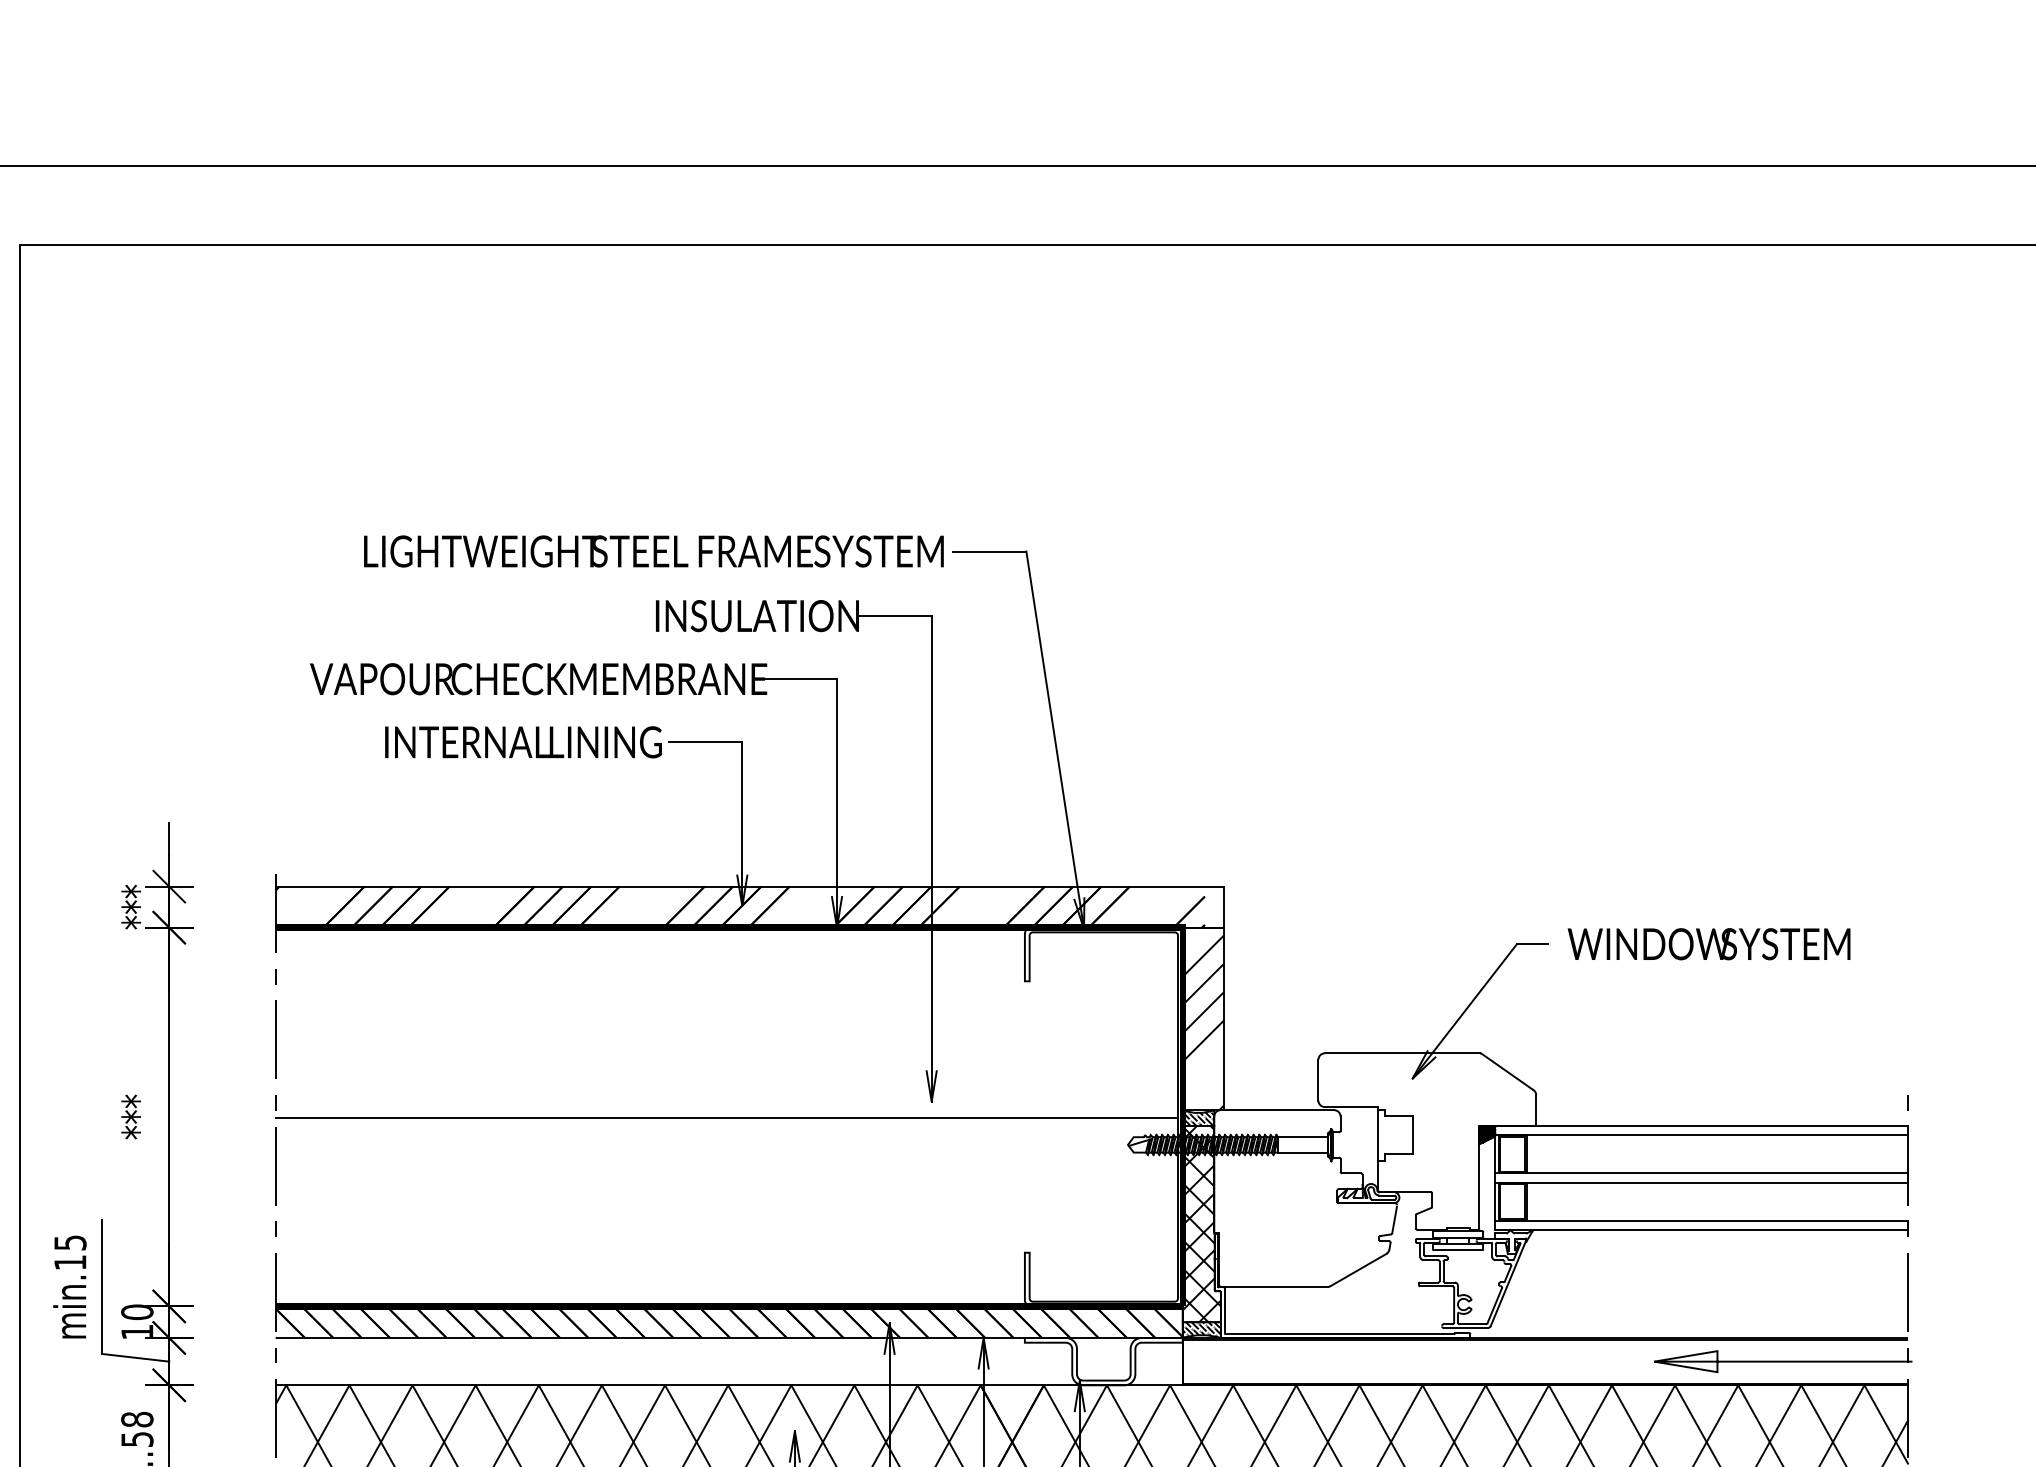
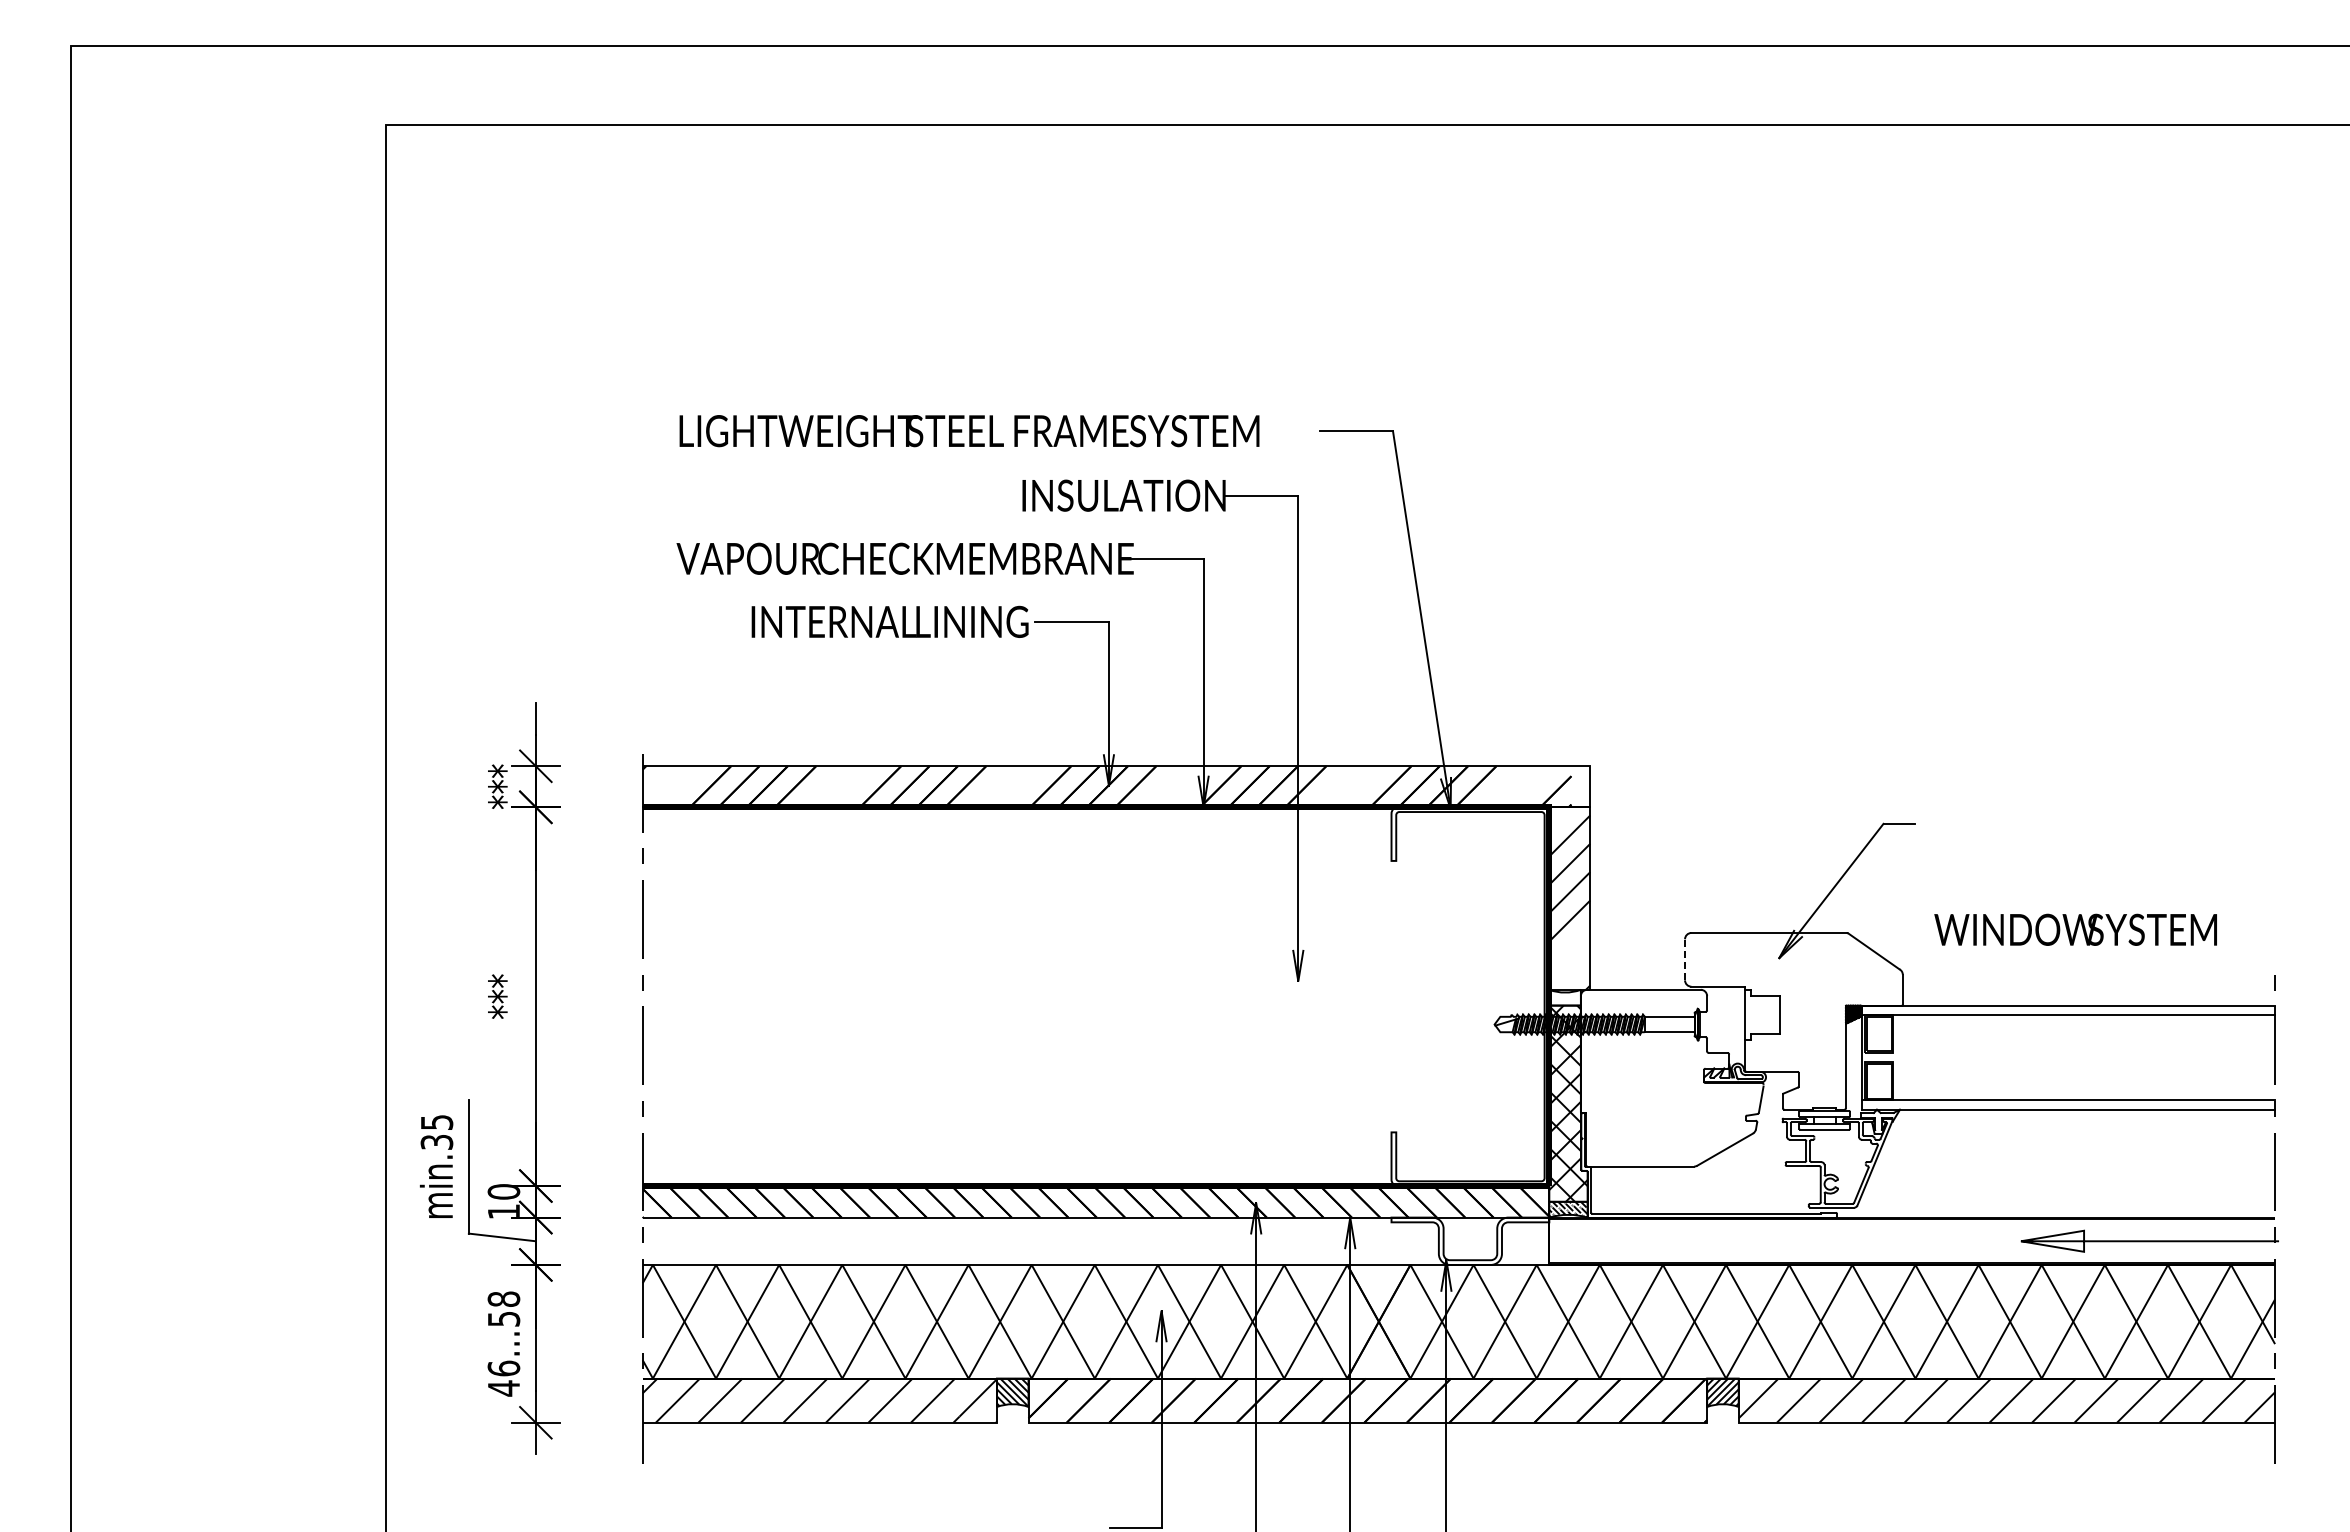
text: (653, 551) -> (969, 431), moved
text: (1708, 943) -> (2075, 929), moved
line: (1318, 1079) -> (1685, 959), solid -> dashed
line: (725, 1117) -> (1092, 997), removed
hatch: (1197, 1117) -> (1564, 997), removed
line: (1701, 1173) -> (2068, 1053), removed
line: (1701, 1182) -> (2068, 1062), removed
text: (69, 1262) -> (436, 1142), min.15 -> min.35

